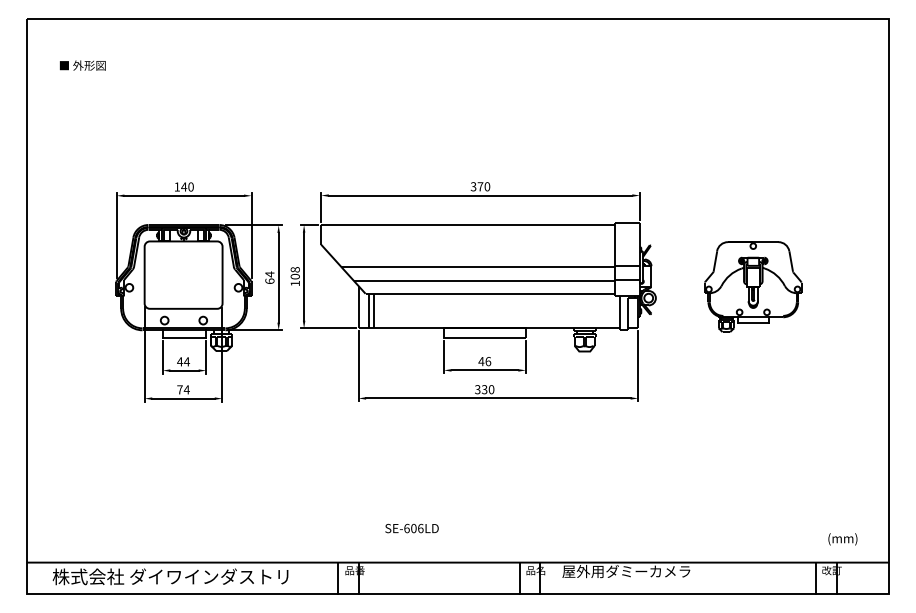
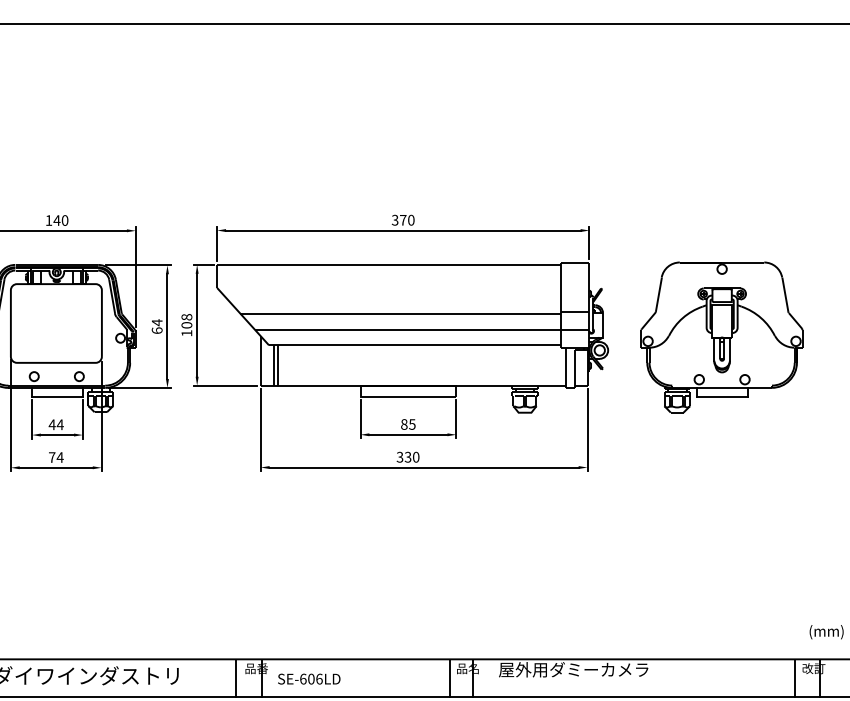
part: (752, 286) -> (721, 336), size x1.43
text: (484, 361) -> (407, 424), 46 -> 85
text: (411, 528) -> (308, 679), moved

